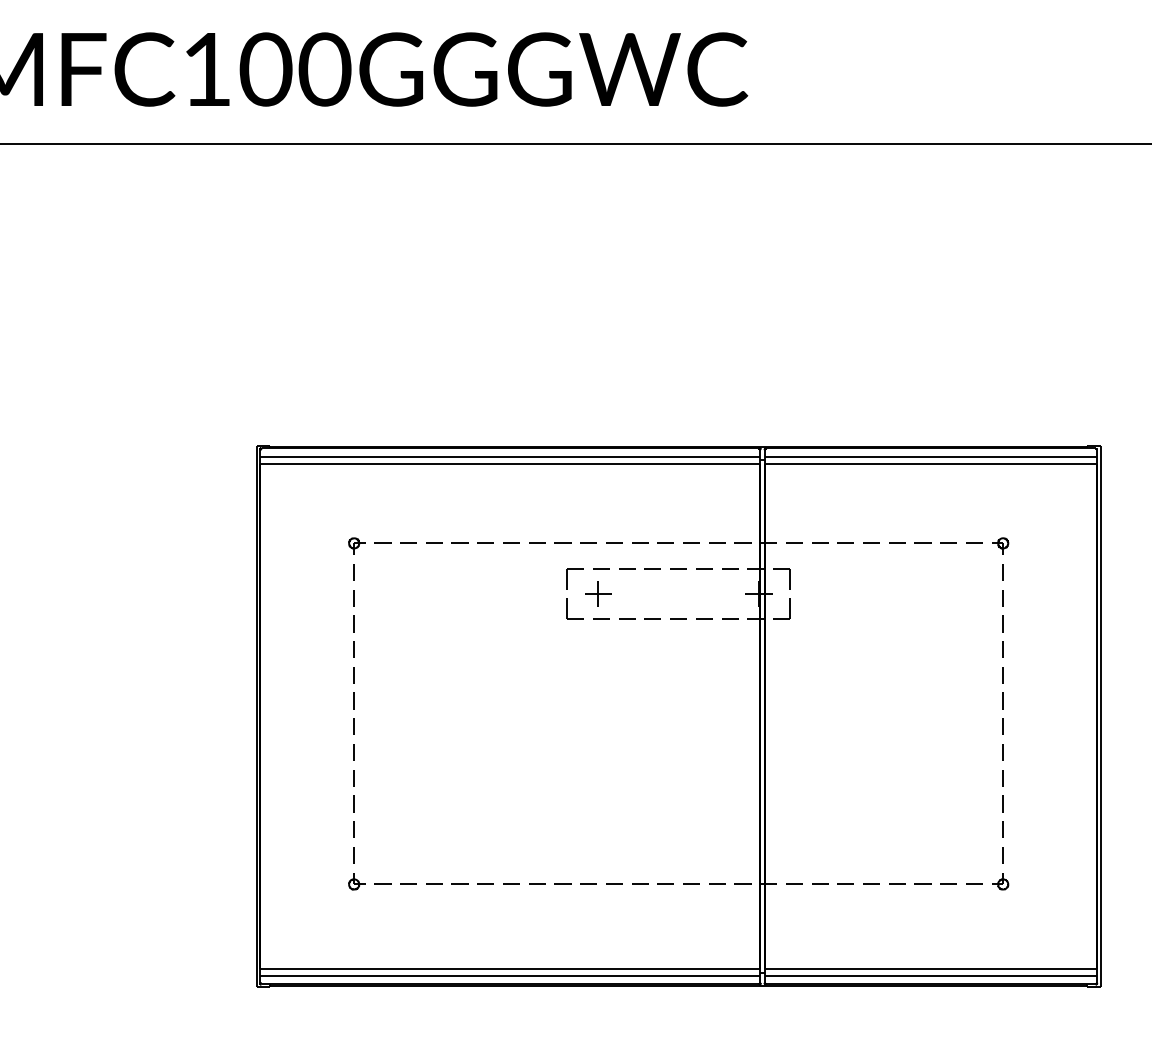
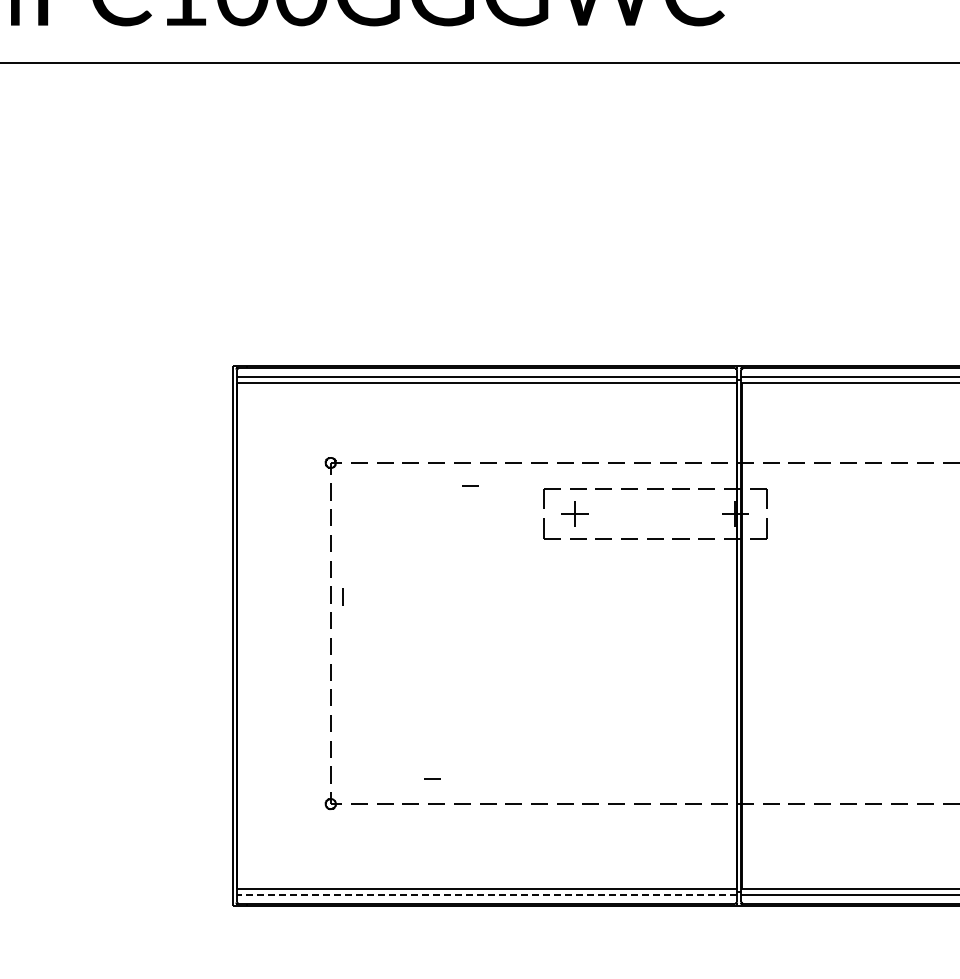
line: (493, 565) -> (470, 485), added
line: (365, 677) -> (342, 597), added
line: (455, 858) -> (432, 778), added
line: (509, 975) -> (486, 895), solid -> dashed

